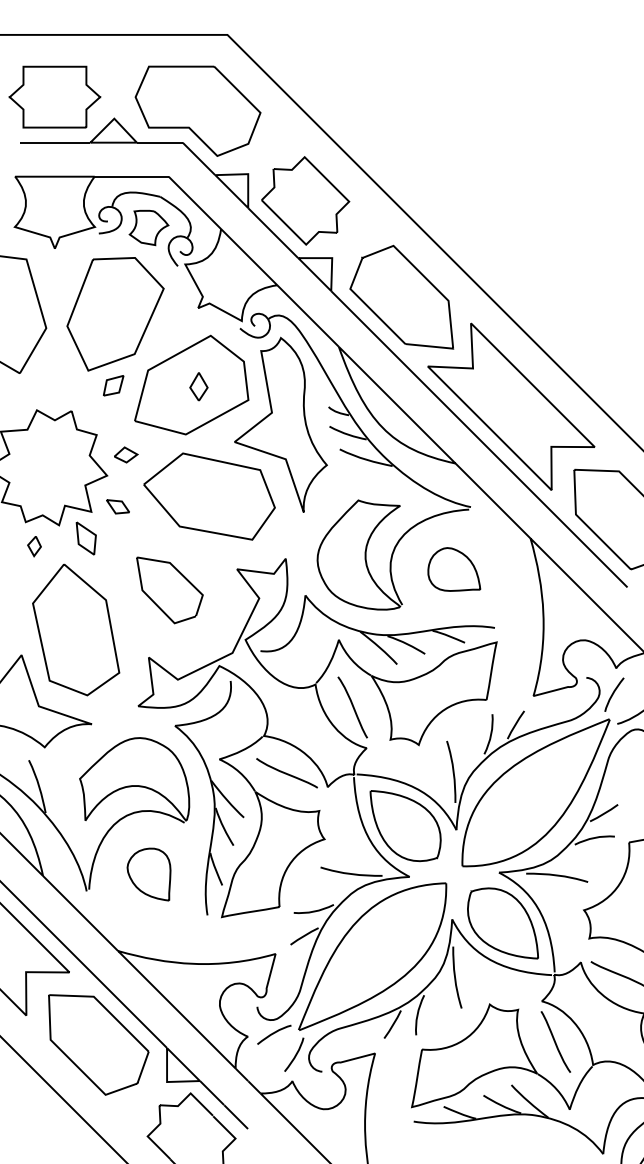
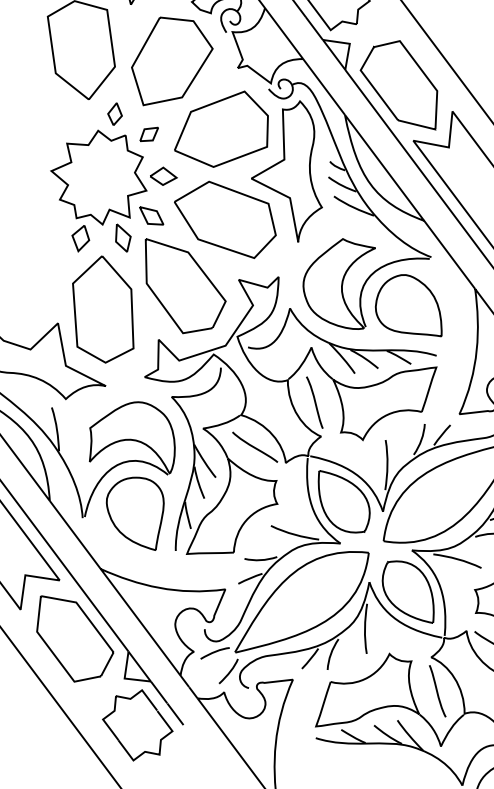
part: (113, 385) -> (149, 134), moved
part: (198, 386) -> (114, 113), moved
part: (126, 454) -> (164, 176), size x1.43
part: (117, 506) -> (151, 216), size x1.43
part: (34, 546) -> (80, 238), size x1.67
part: (454, 569) -> (411, 304), size x1.67
part: (169, 590) -> (182, 288), size x1.67
part: (148, 874) -> (133, 511), size x1.67

